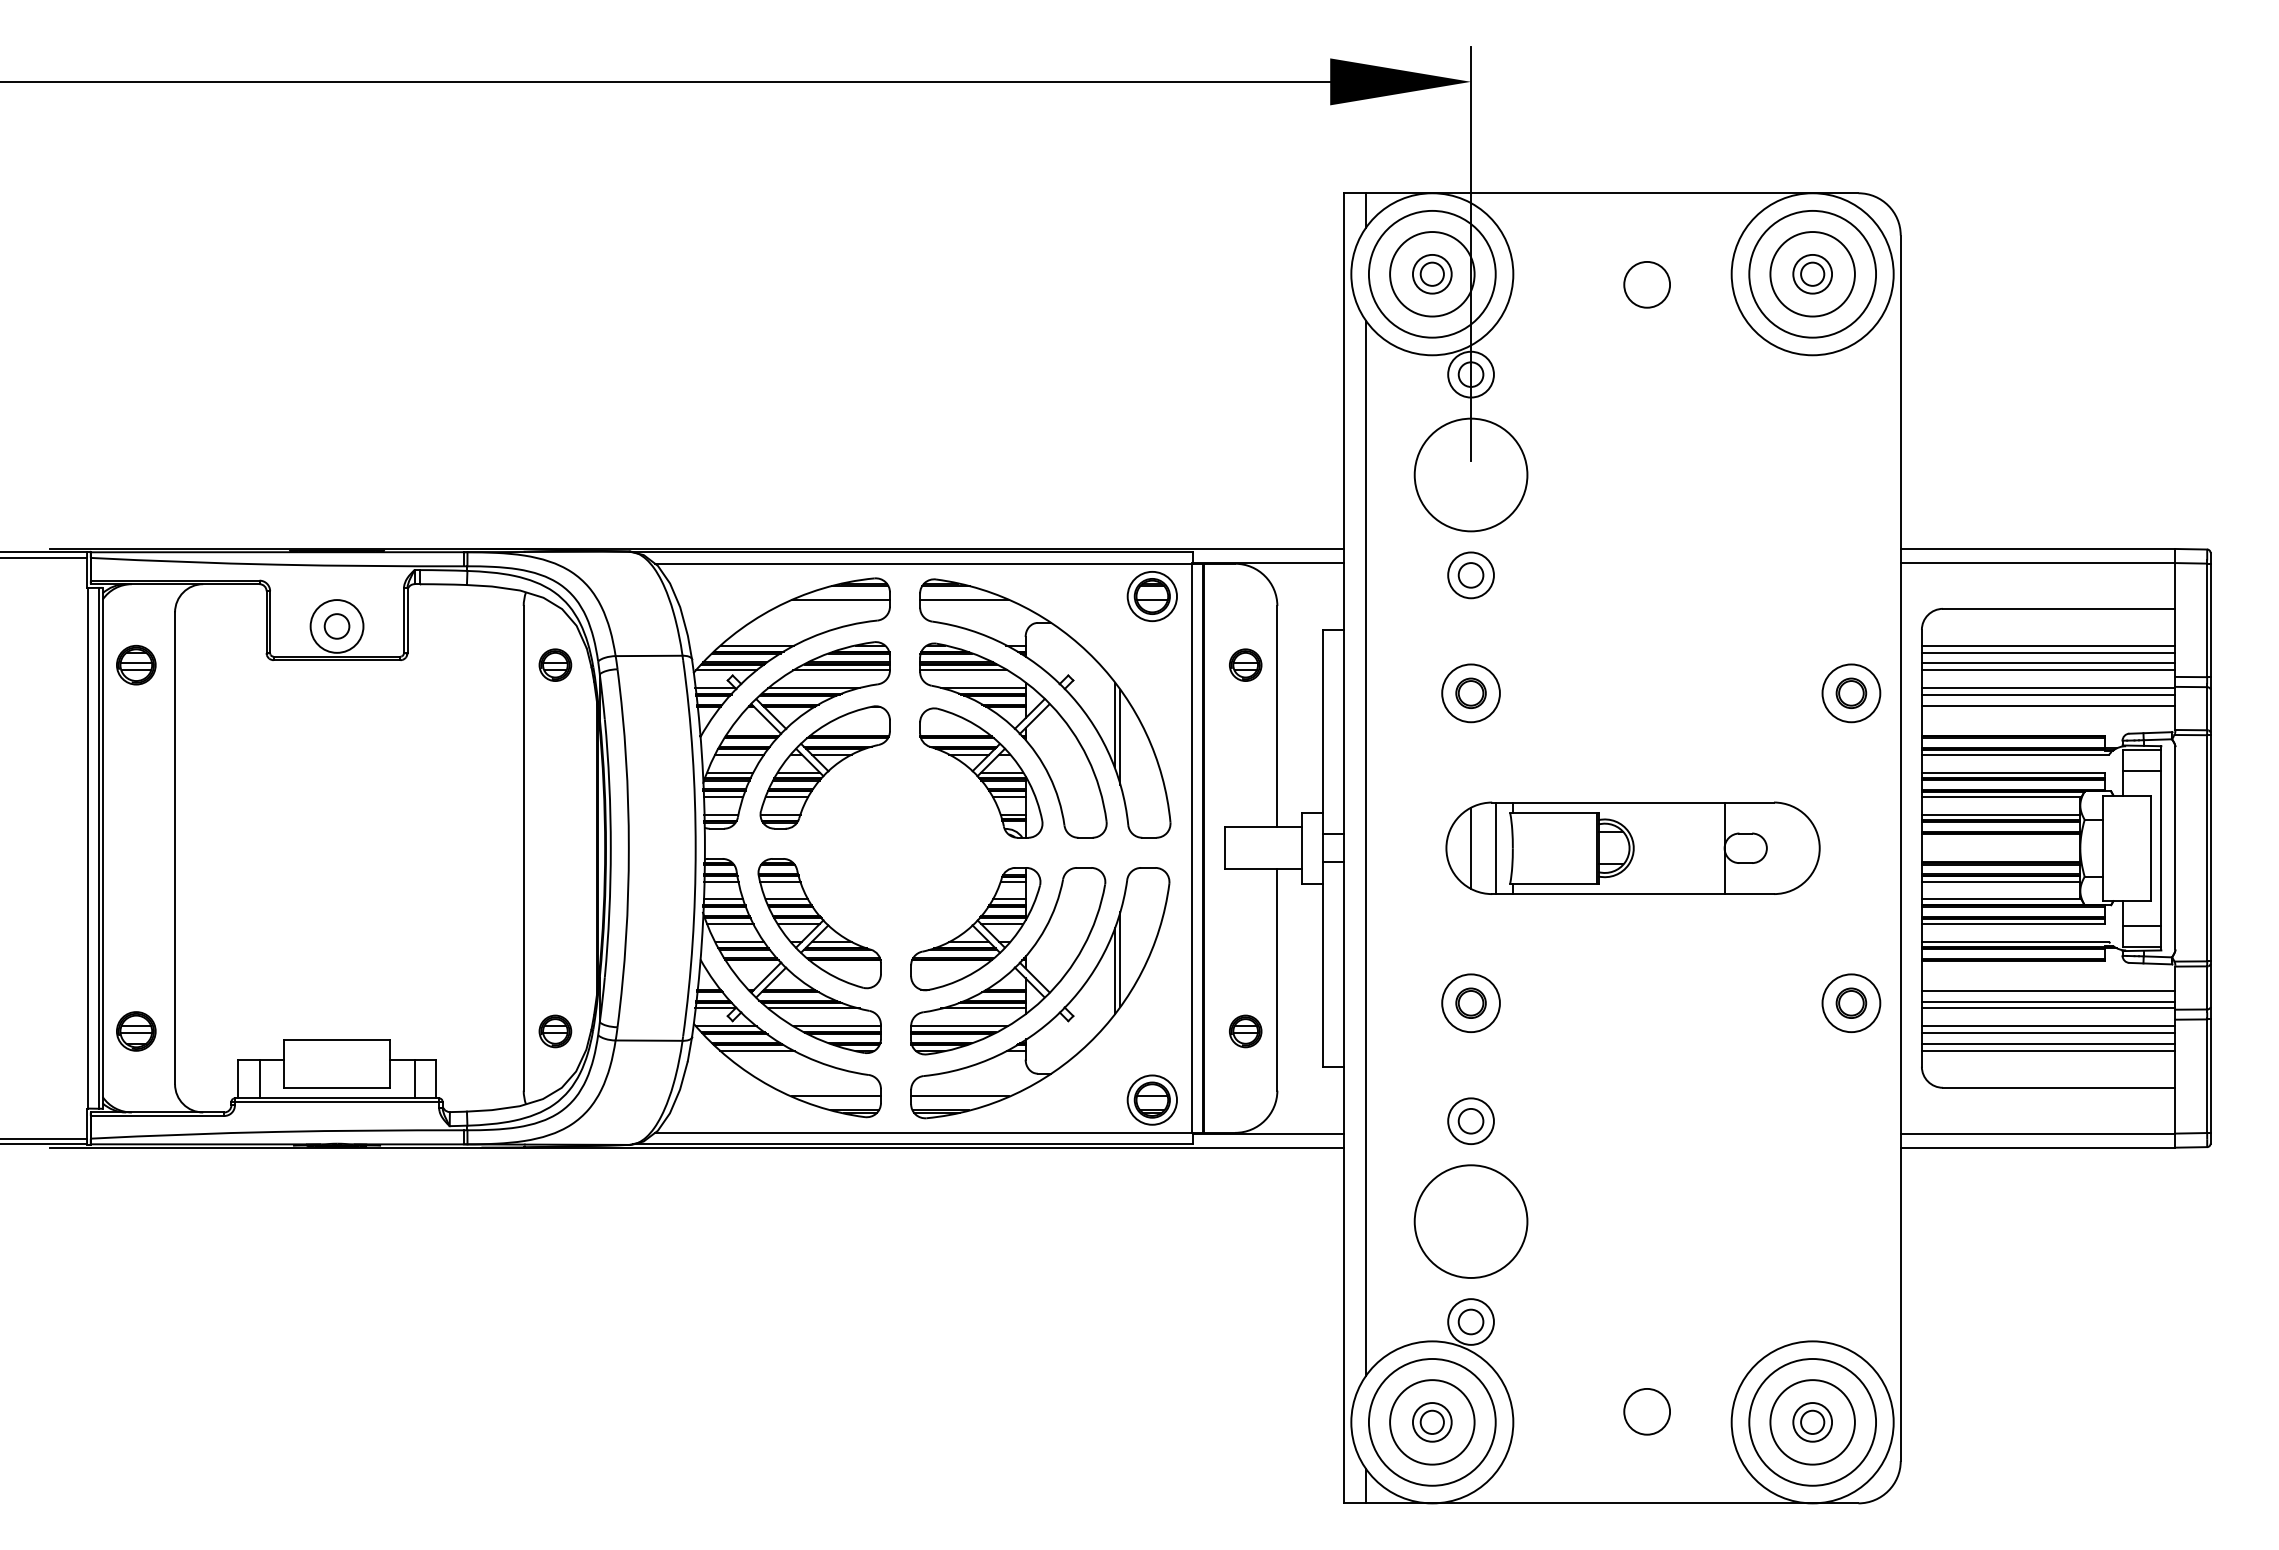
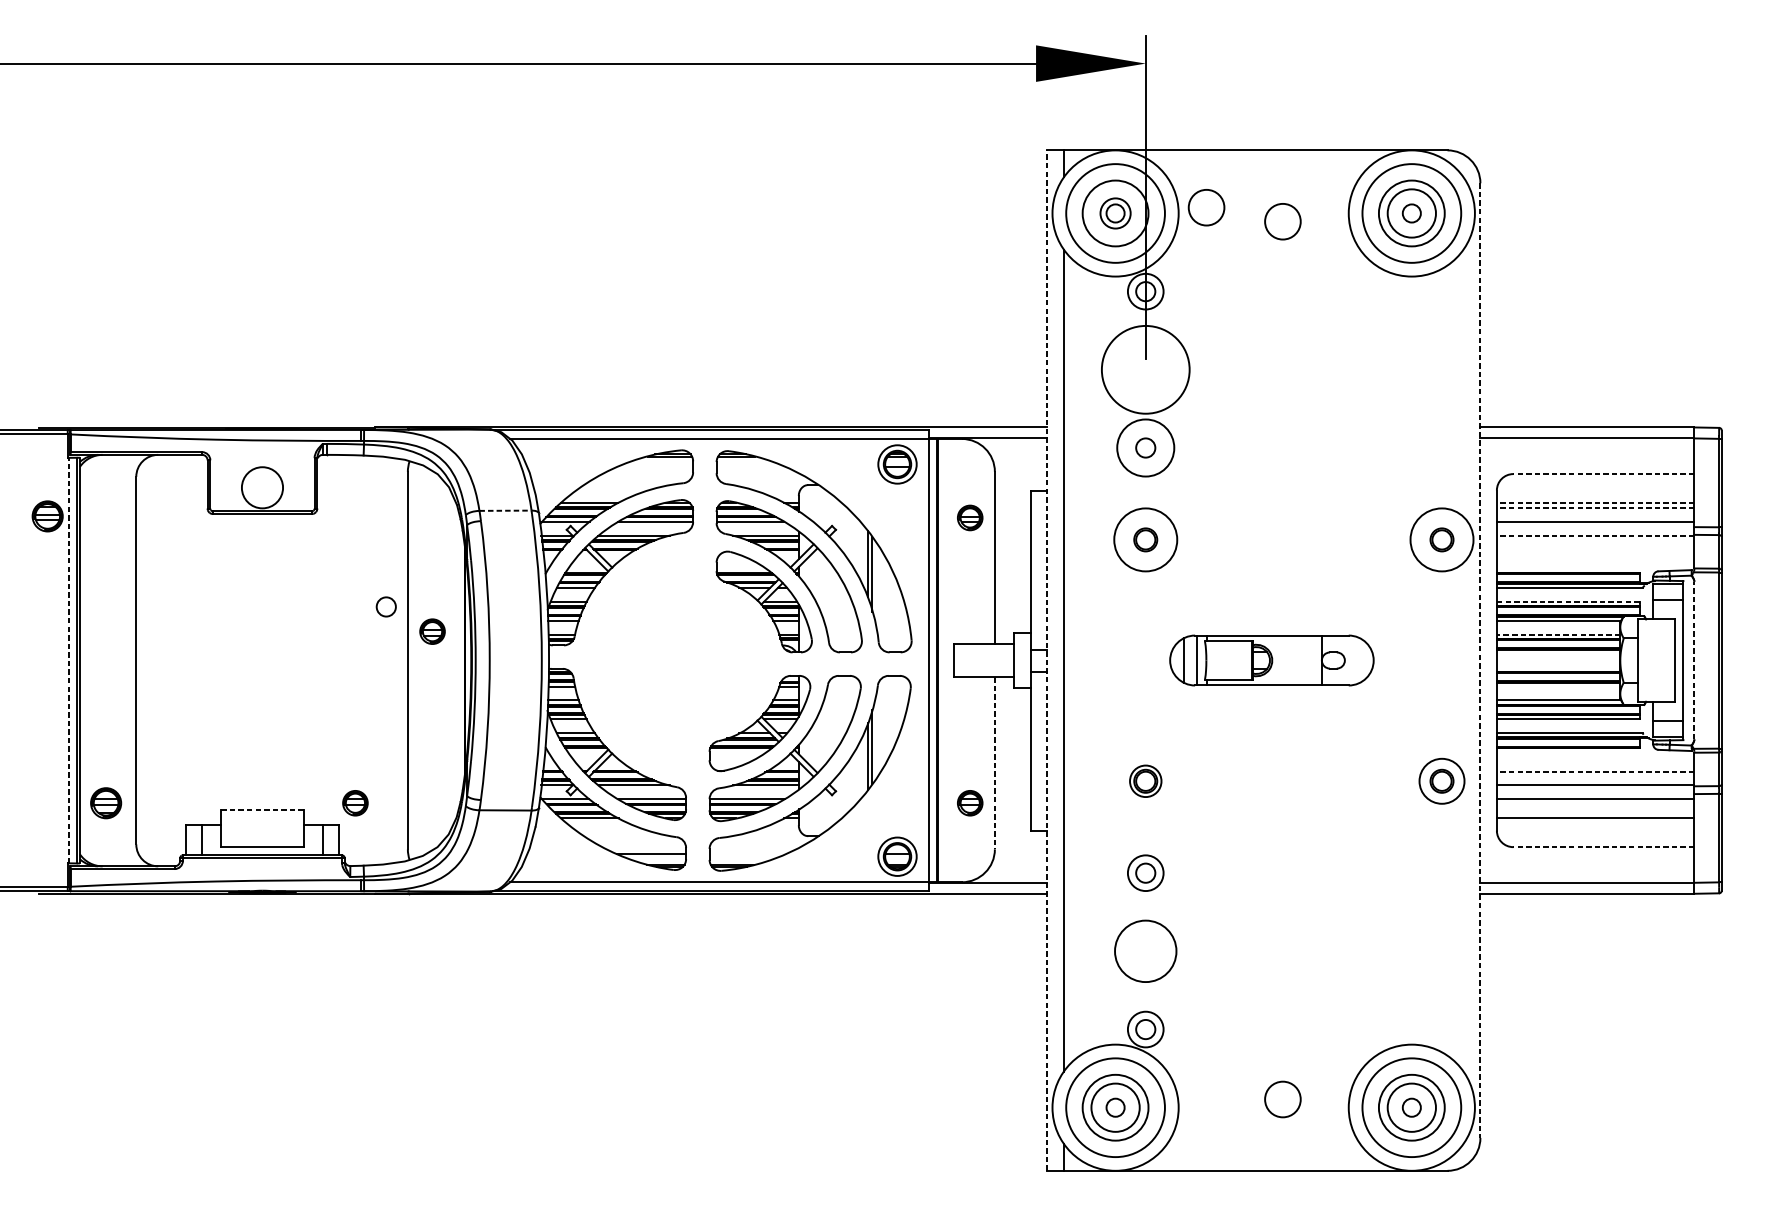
circle: (1548, 266) -> (1206, 207), added
circle: (1812, 273) -> (1411, 212), size x1.6
circle: (1470, 575) -> (1145, 448), size x1.6
line: (840, 600) -> (654, 467), removed
line: (964, 600) -> (751, 467), removed
line: (2058, 608) -> (1603, 473), solid -> dashed
circle: (336, 626) -> (385, 607), moved
line: (2048, 645) -> (1595, 502), solid -> dashed
line: (2048, 652) -> (1595, 508), solid -> dashed
line: (649, 655) -> (505, 510), solid -> dashed
line: (2048, 663) -> (1595, 516), removed
part: (136, 664) -> (47, 515), moved
part: (555, 664) -> (432, 631), moved
line: (2048, 688) -> (1595, 536), solid -> dashed
circle: (1470, 693) -> (1145, 540), size x1.4
circle: (1851, 693) -> (1442, 540), size x1.4
line: (2048, 695) -> (1595, 541), removed
line: (2048, 705) -> (1595, 549), removed
part: (824, 767) -> (642, 597), removed
line: (2013, 772) -> (1568, 601), solid -> dashed
line: (2000, 814) -> (1558, 634), solid -> dashed
line: (88, 847) -> (68, 659), solid -> dashed
line: (1344, 847) -> (1047, 659), solid -> dashed
part: (1632, 847) -> (1271, 659), size x0.7
line: (2175, 847) -> (1694, 659), solid -> dashed
line: (1900, 848) -> (1480, 660), solid -> dashed
line: (2000, 881) -> (1558, 686), removed
part: (819, 923) -> (638, 719), removed
line: (1277, 980) -> (994, 763), solid -> dashed
line: (2048, 990) -> (1595, 771), solid -> dashed
line: (2048, 1001) -> (1595, 779), removed
circle: (1470, 1003) -> (1145, 781), size x0.7
part: (555, 1031) -> (355, 803), moved
line: (2048, 1033) -> (1595, 804), removed
line: (337, 1039) -> (262, 809), solid -> dashed
line: (2048, 1043) -> (1595, 812), removed
line: (2058, 1087) -> (1603, 846), solid -> dashed
line: (960, 1096) -> (748, 853), removed
circle: (1470, 1221) -> (1145, 951), size x0.7
circle: (1431, 1422) -> (1114, 1107), size x1.6
circle: (1812, 1422) -> (1411, 1107), size x1.6

